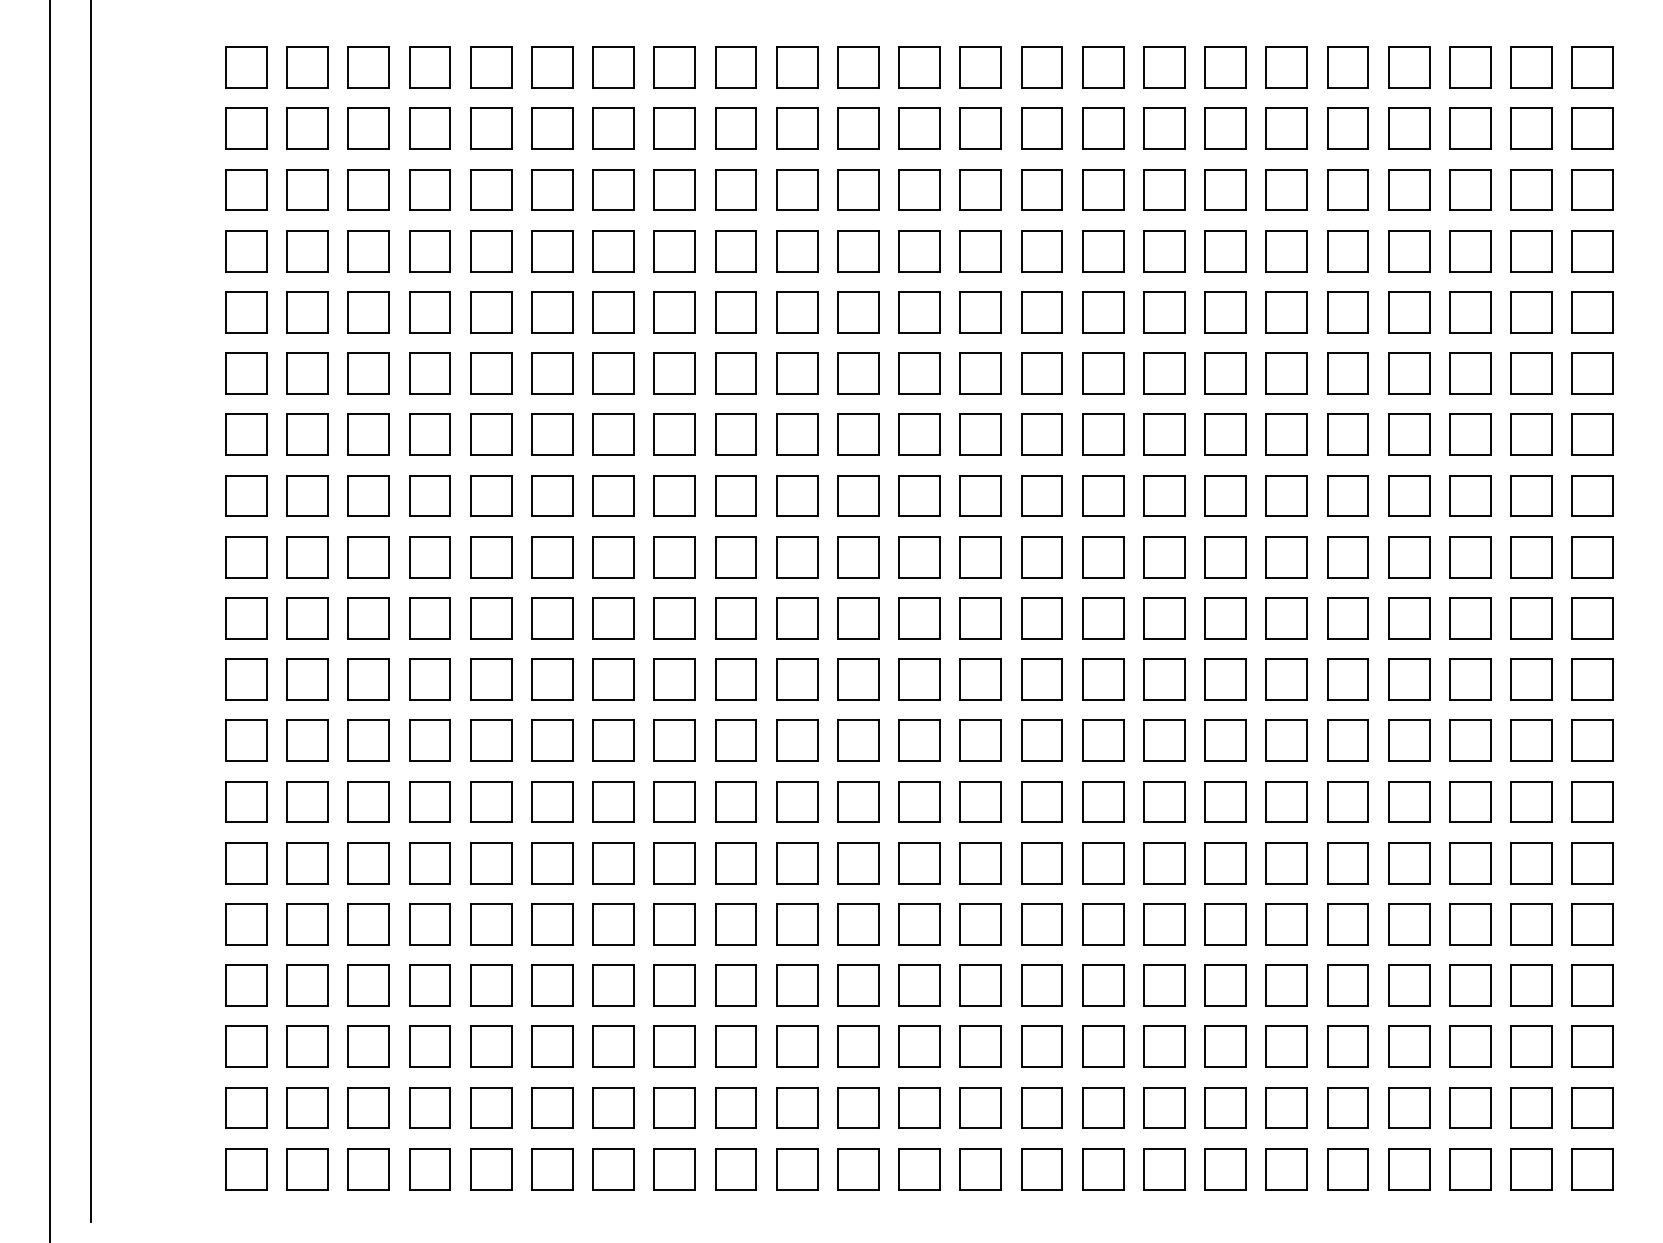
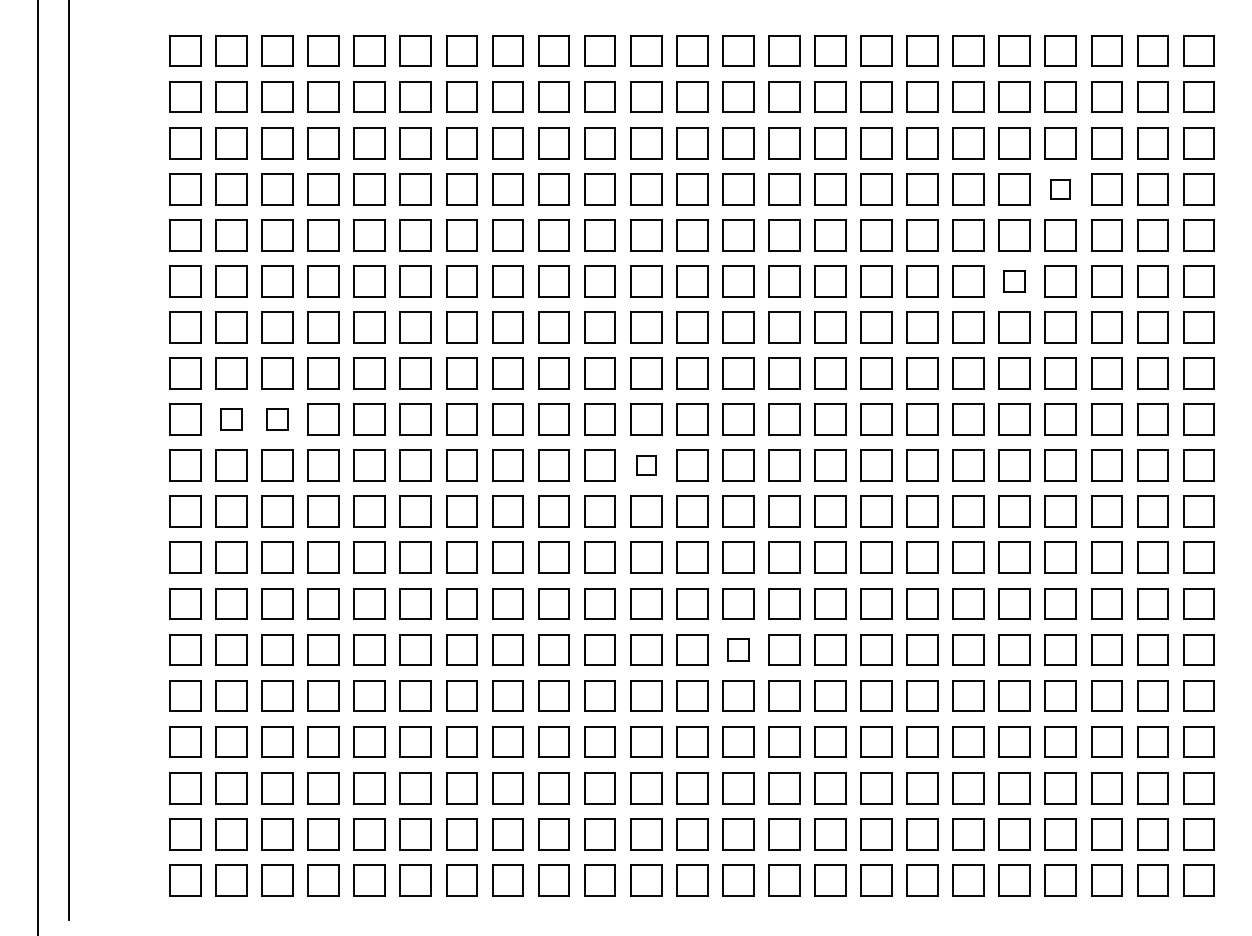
part: (1408, 251) -> (1060, 189), size x0.6
part: (1347, 373) -> (1014, 281), size x0.7
part: (307, 557) -> (231, 419), size x0.7
part: (368, 557) -> (277, 419), size x0.7
part: (858, 618) -> (646, 465), size x0.6
part: (980, 862) -> (738, 649), size x0.7

